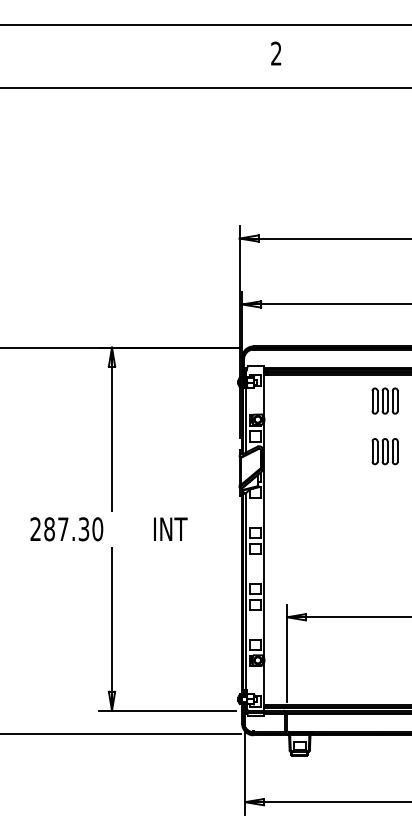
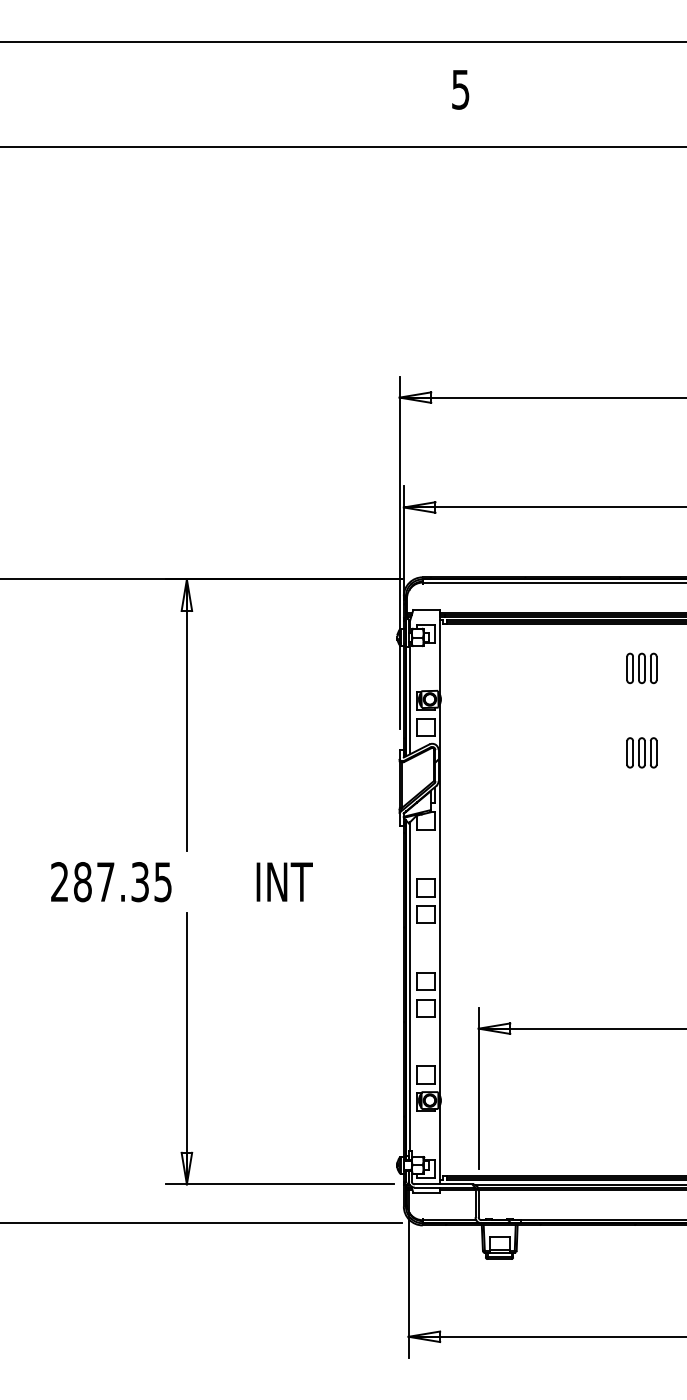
text: (276, 53) -> (460, 89), 2 -> 5
part: (384, 400) -> (640, 667), size x0.7
part: (384, 451) -> (640, 752), size x0.7
text: (97, 529) -> (162, 882), 287.30 -> 287.35

